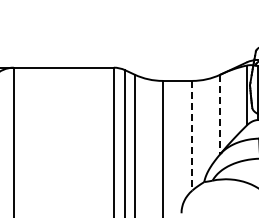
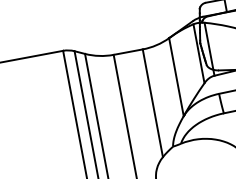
line: (220, 114) -> (176, 77), dashed -> solid
line: (192, 135) -> (152, 103), dashed -> solid

